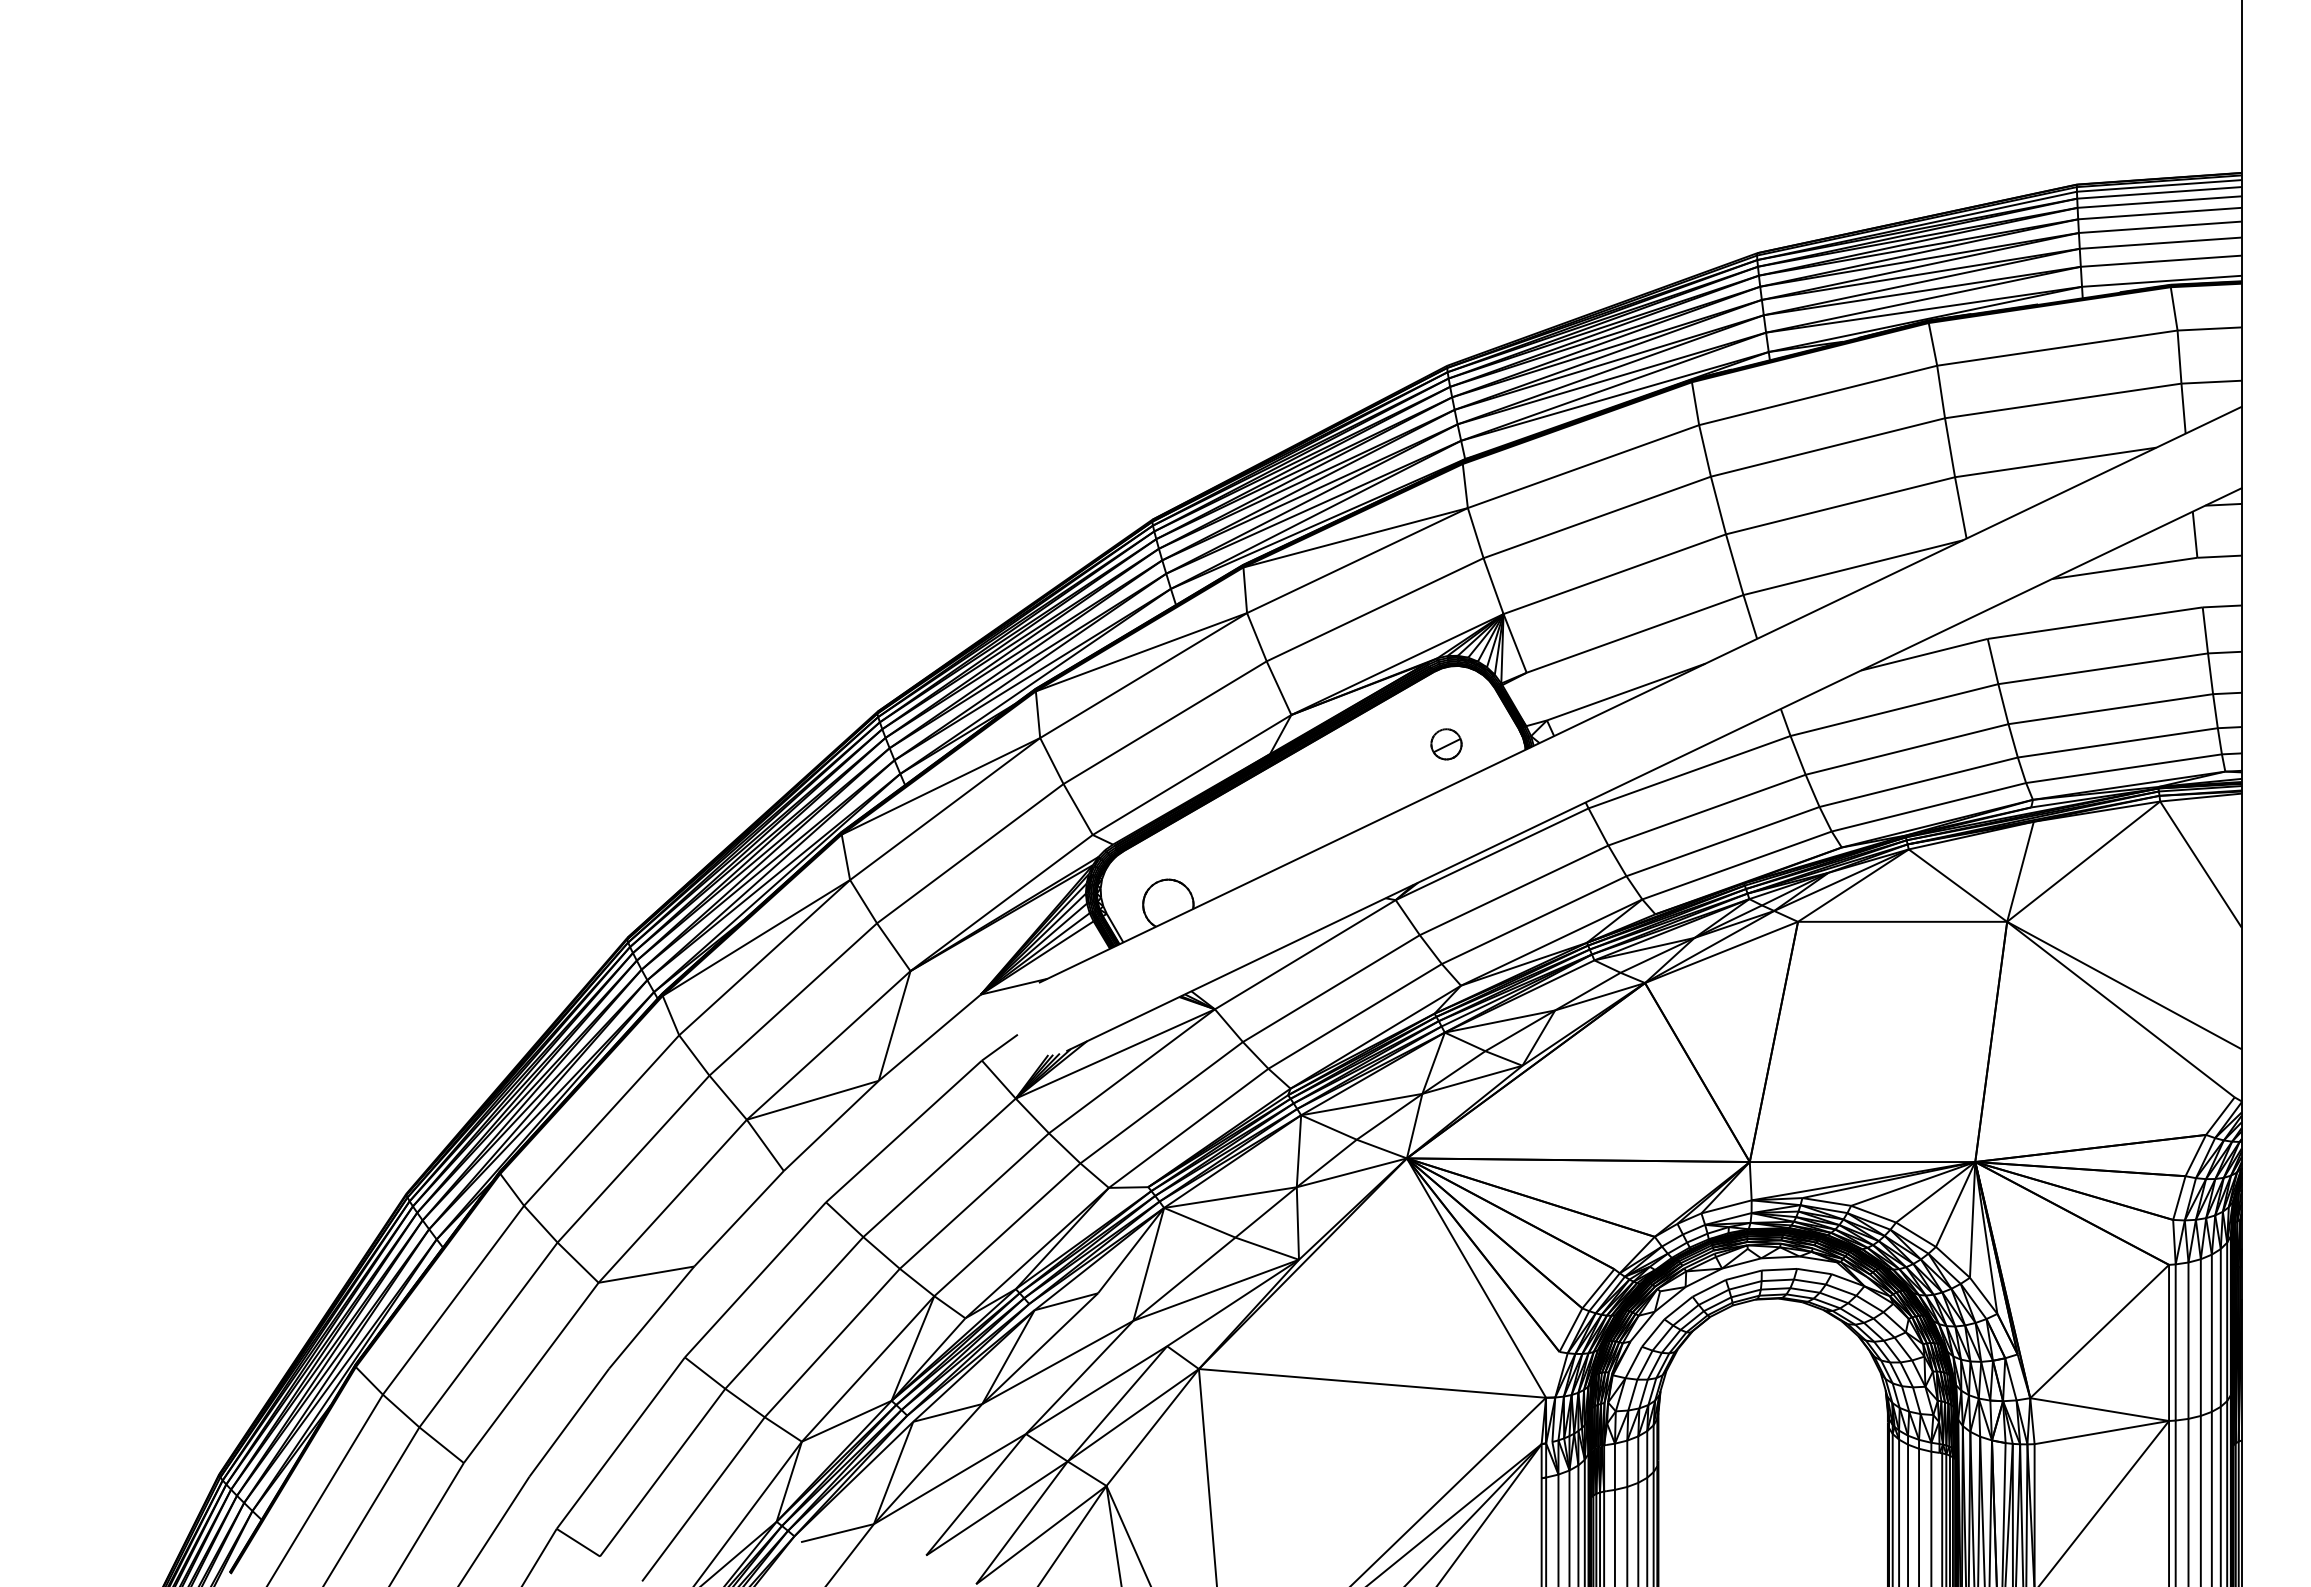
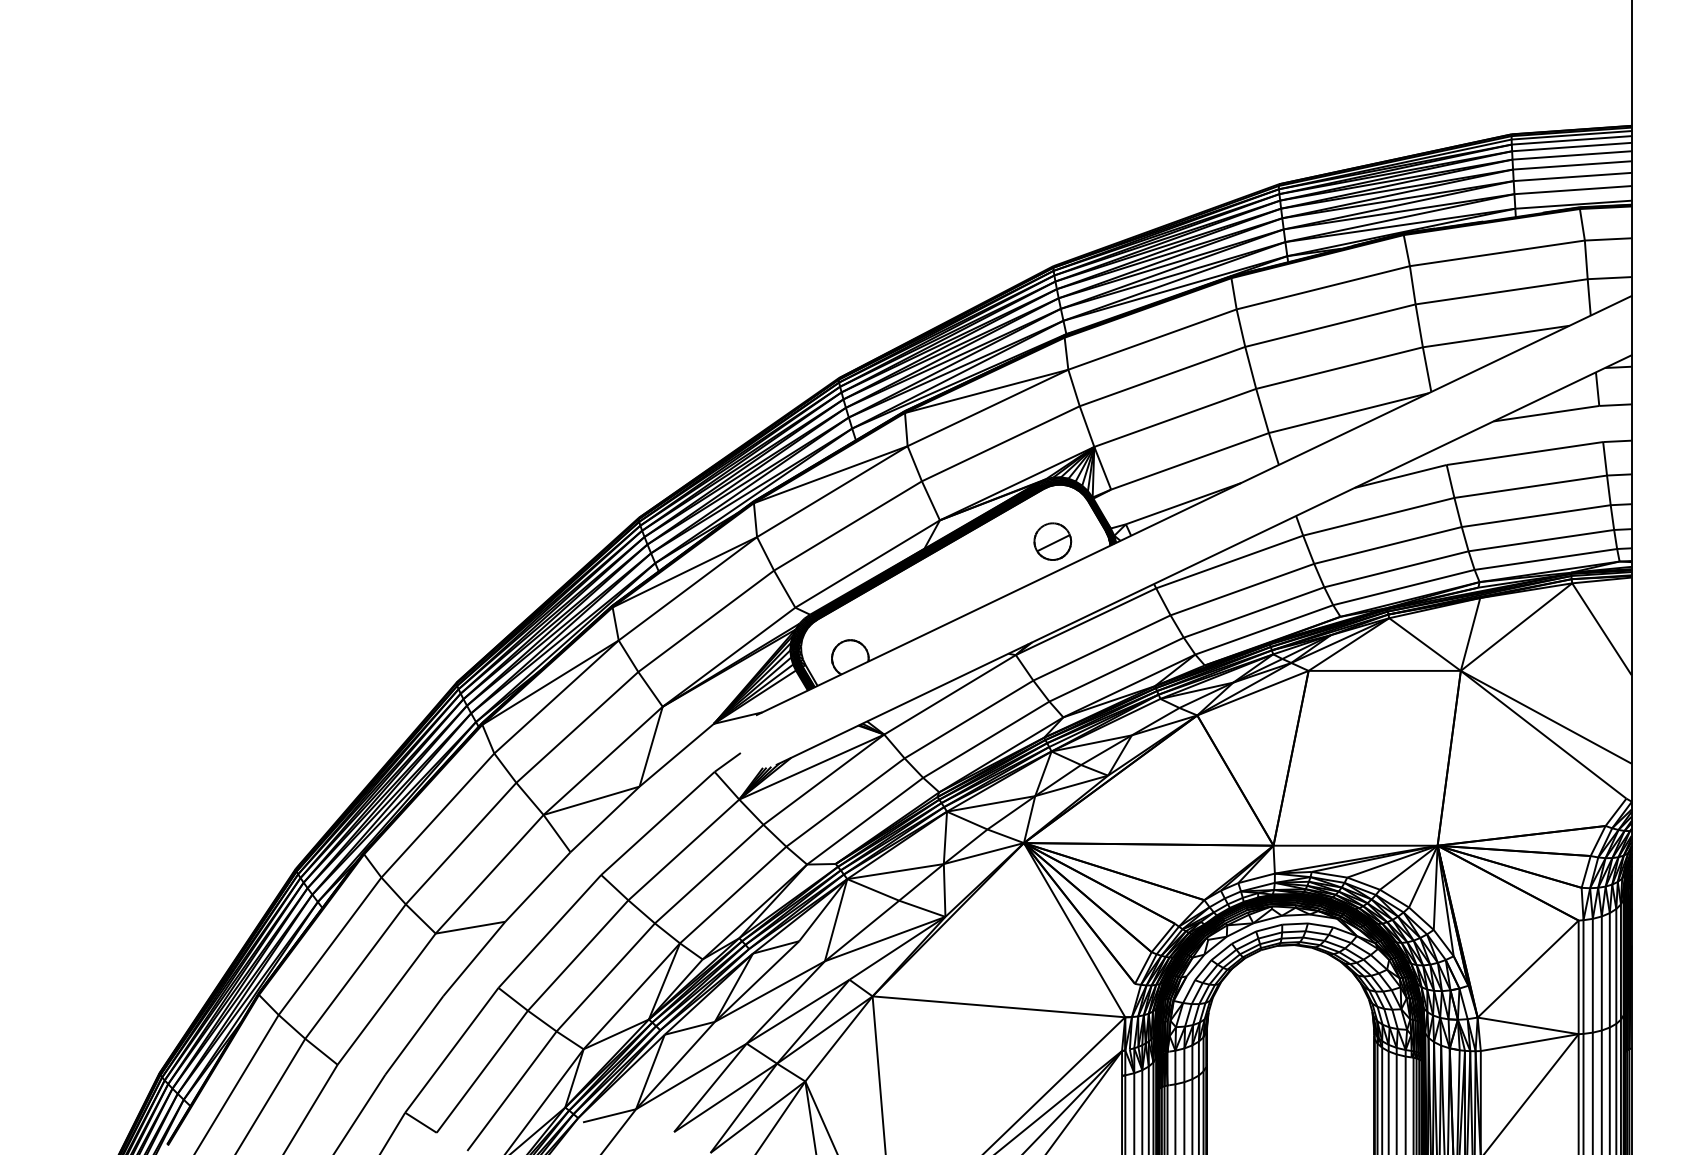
part: (1446, 744) -> (1052, 541), size x1.67

